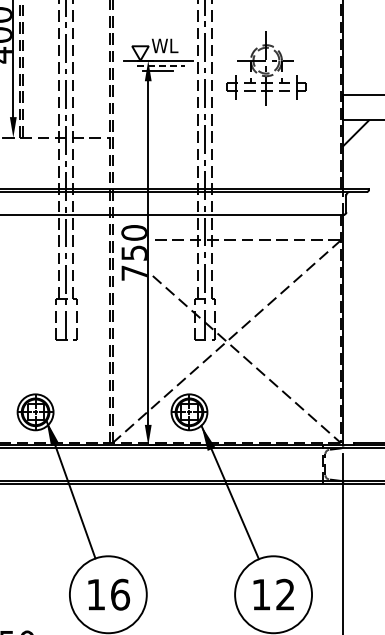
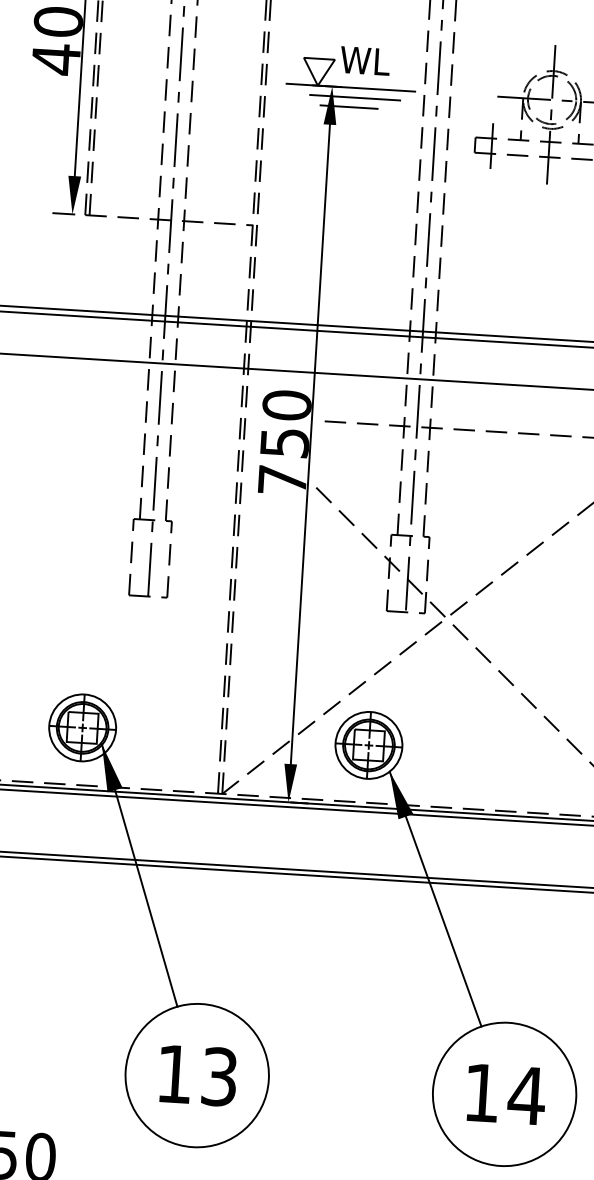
line: (161, 65) -> (356, 96), dashed -> solid
text: (120, 594) -> (219, 1076), 16 -> 13
text: (285, 594) -> (526, 1095), 12 -> 14

